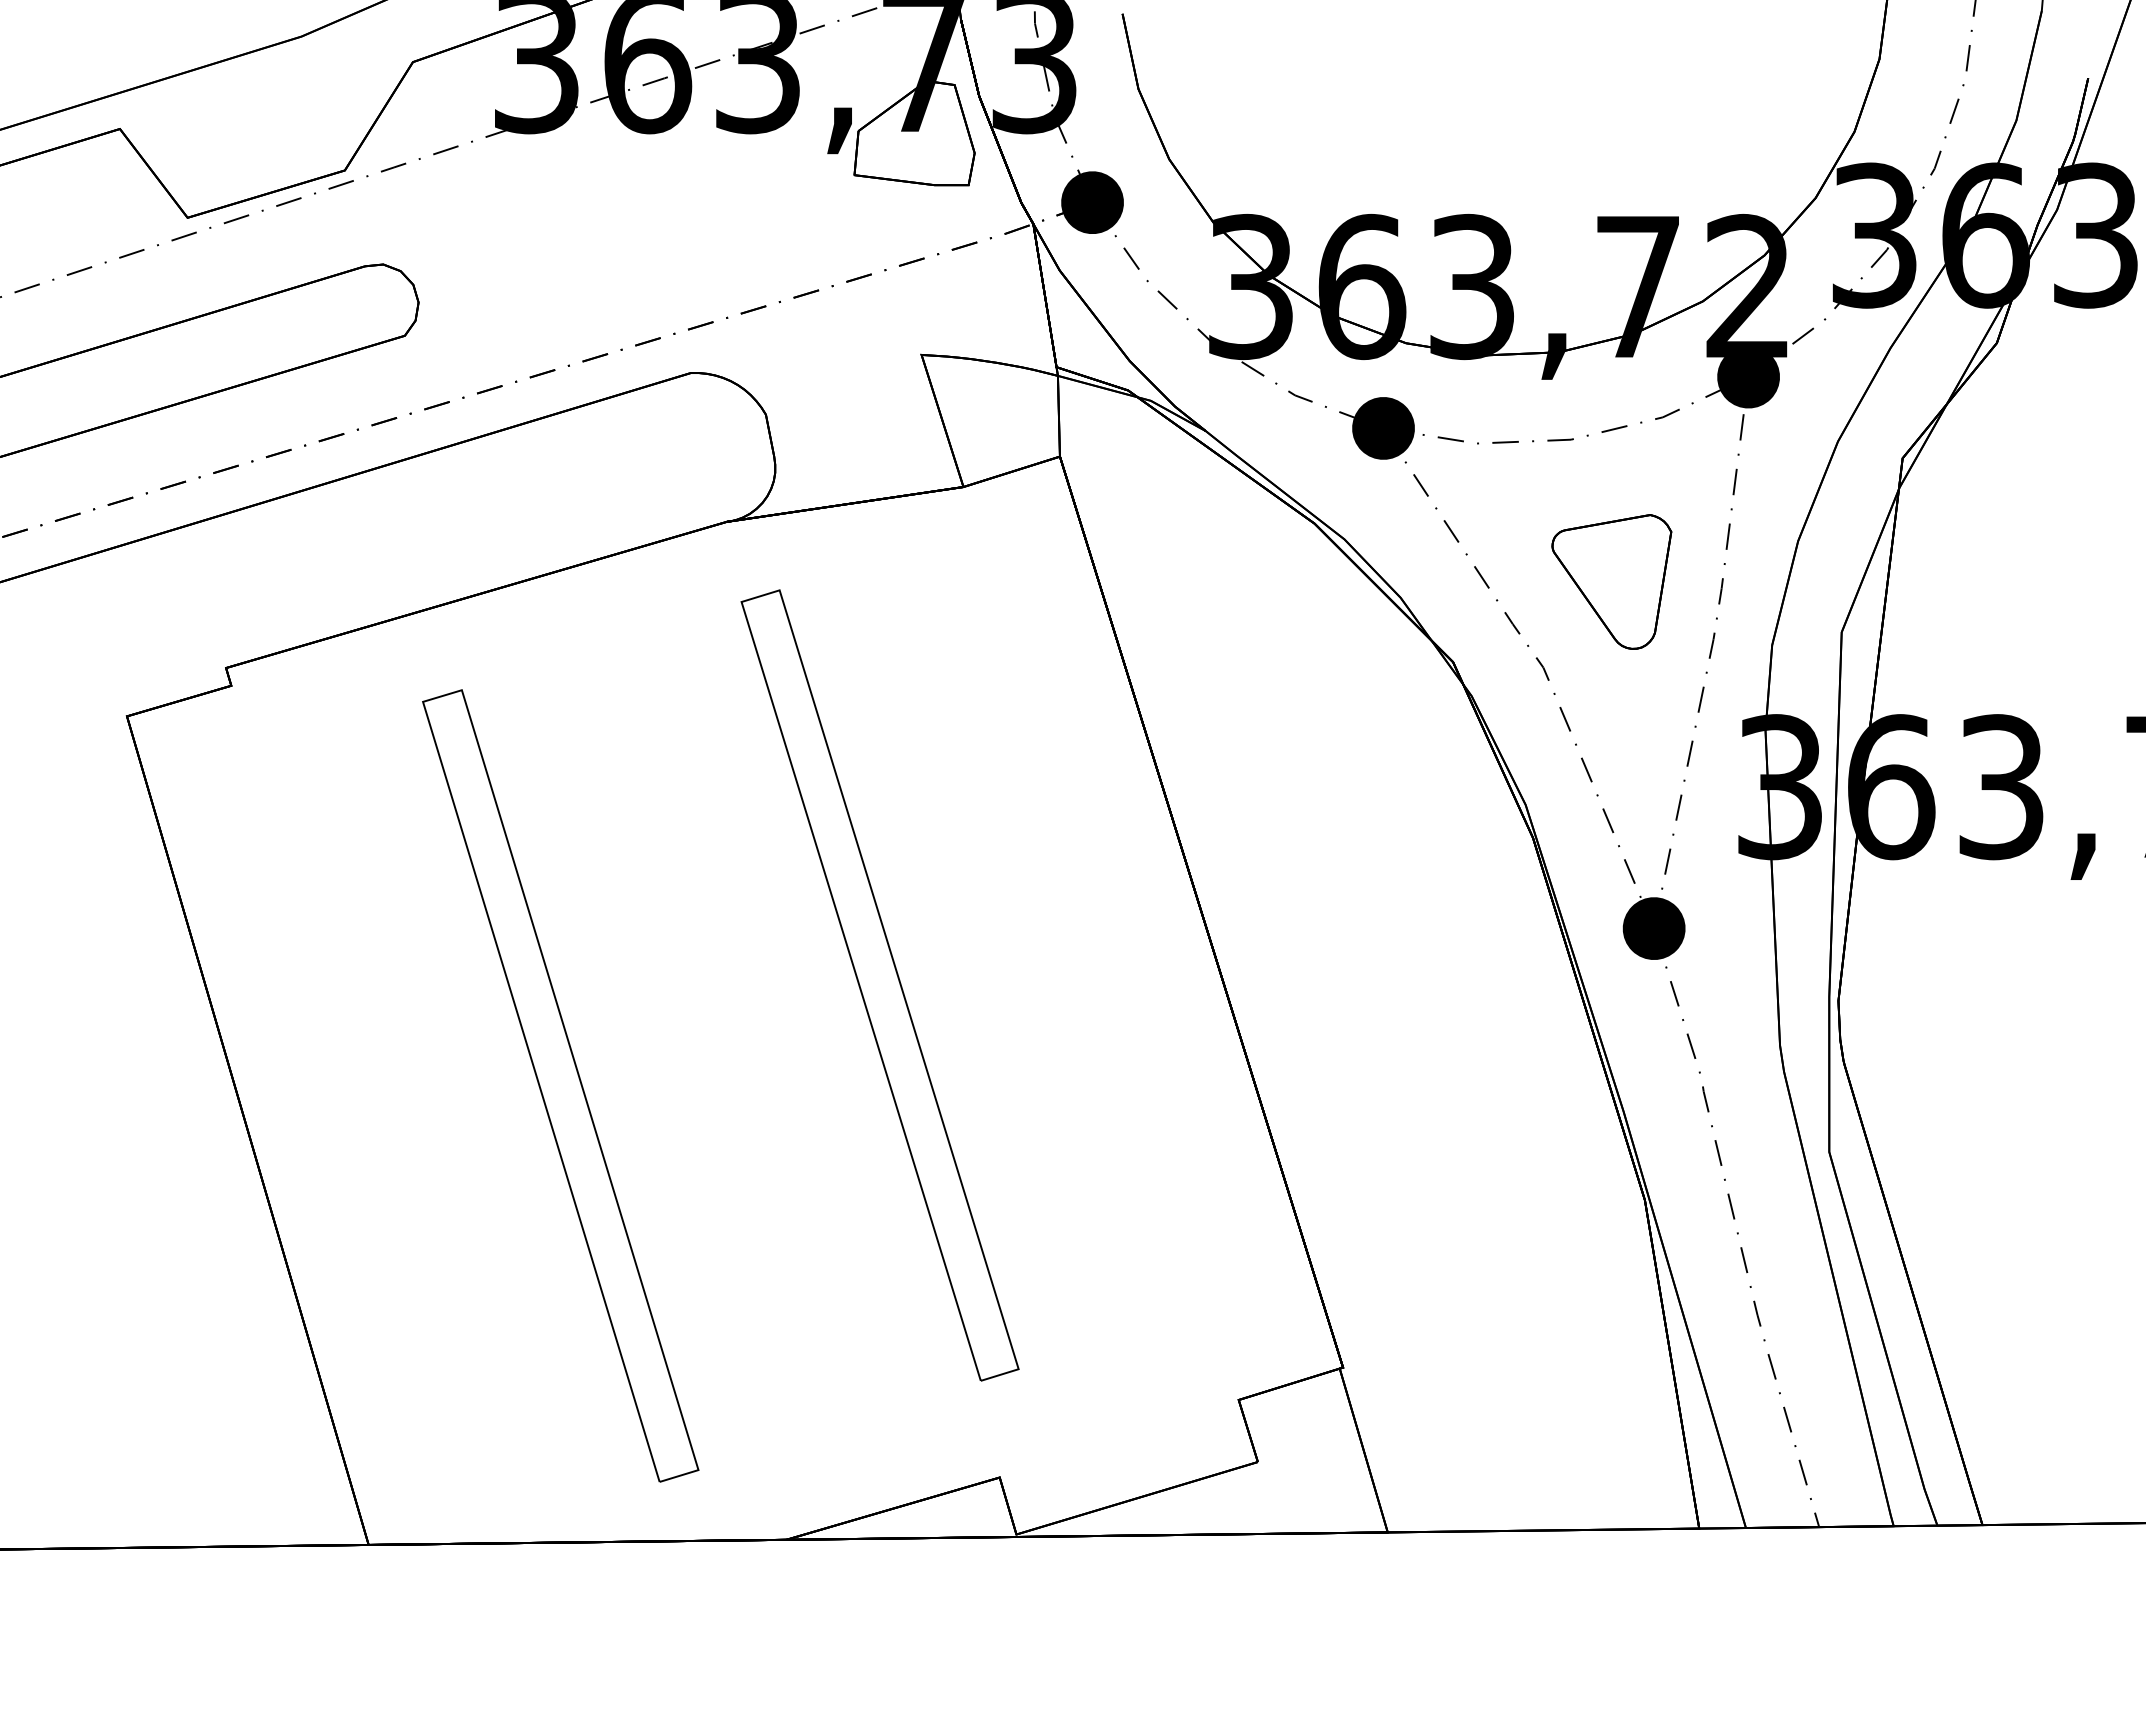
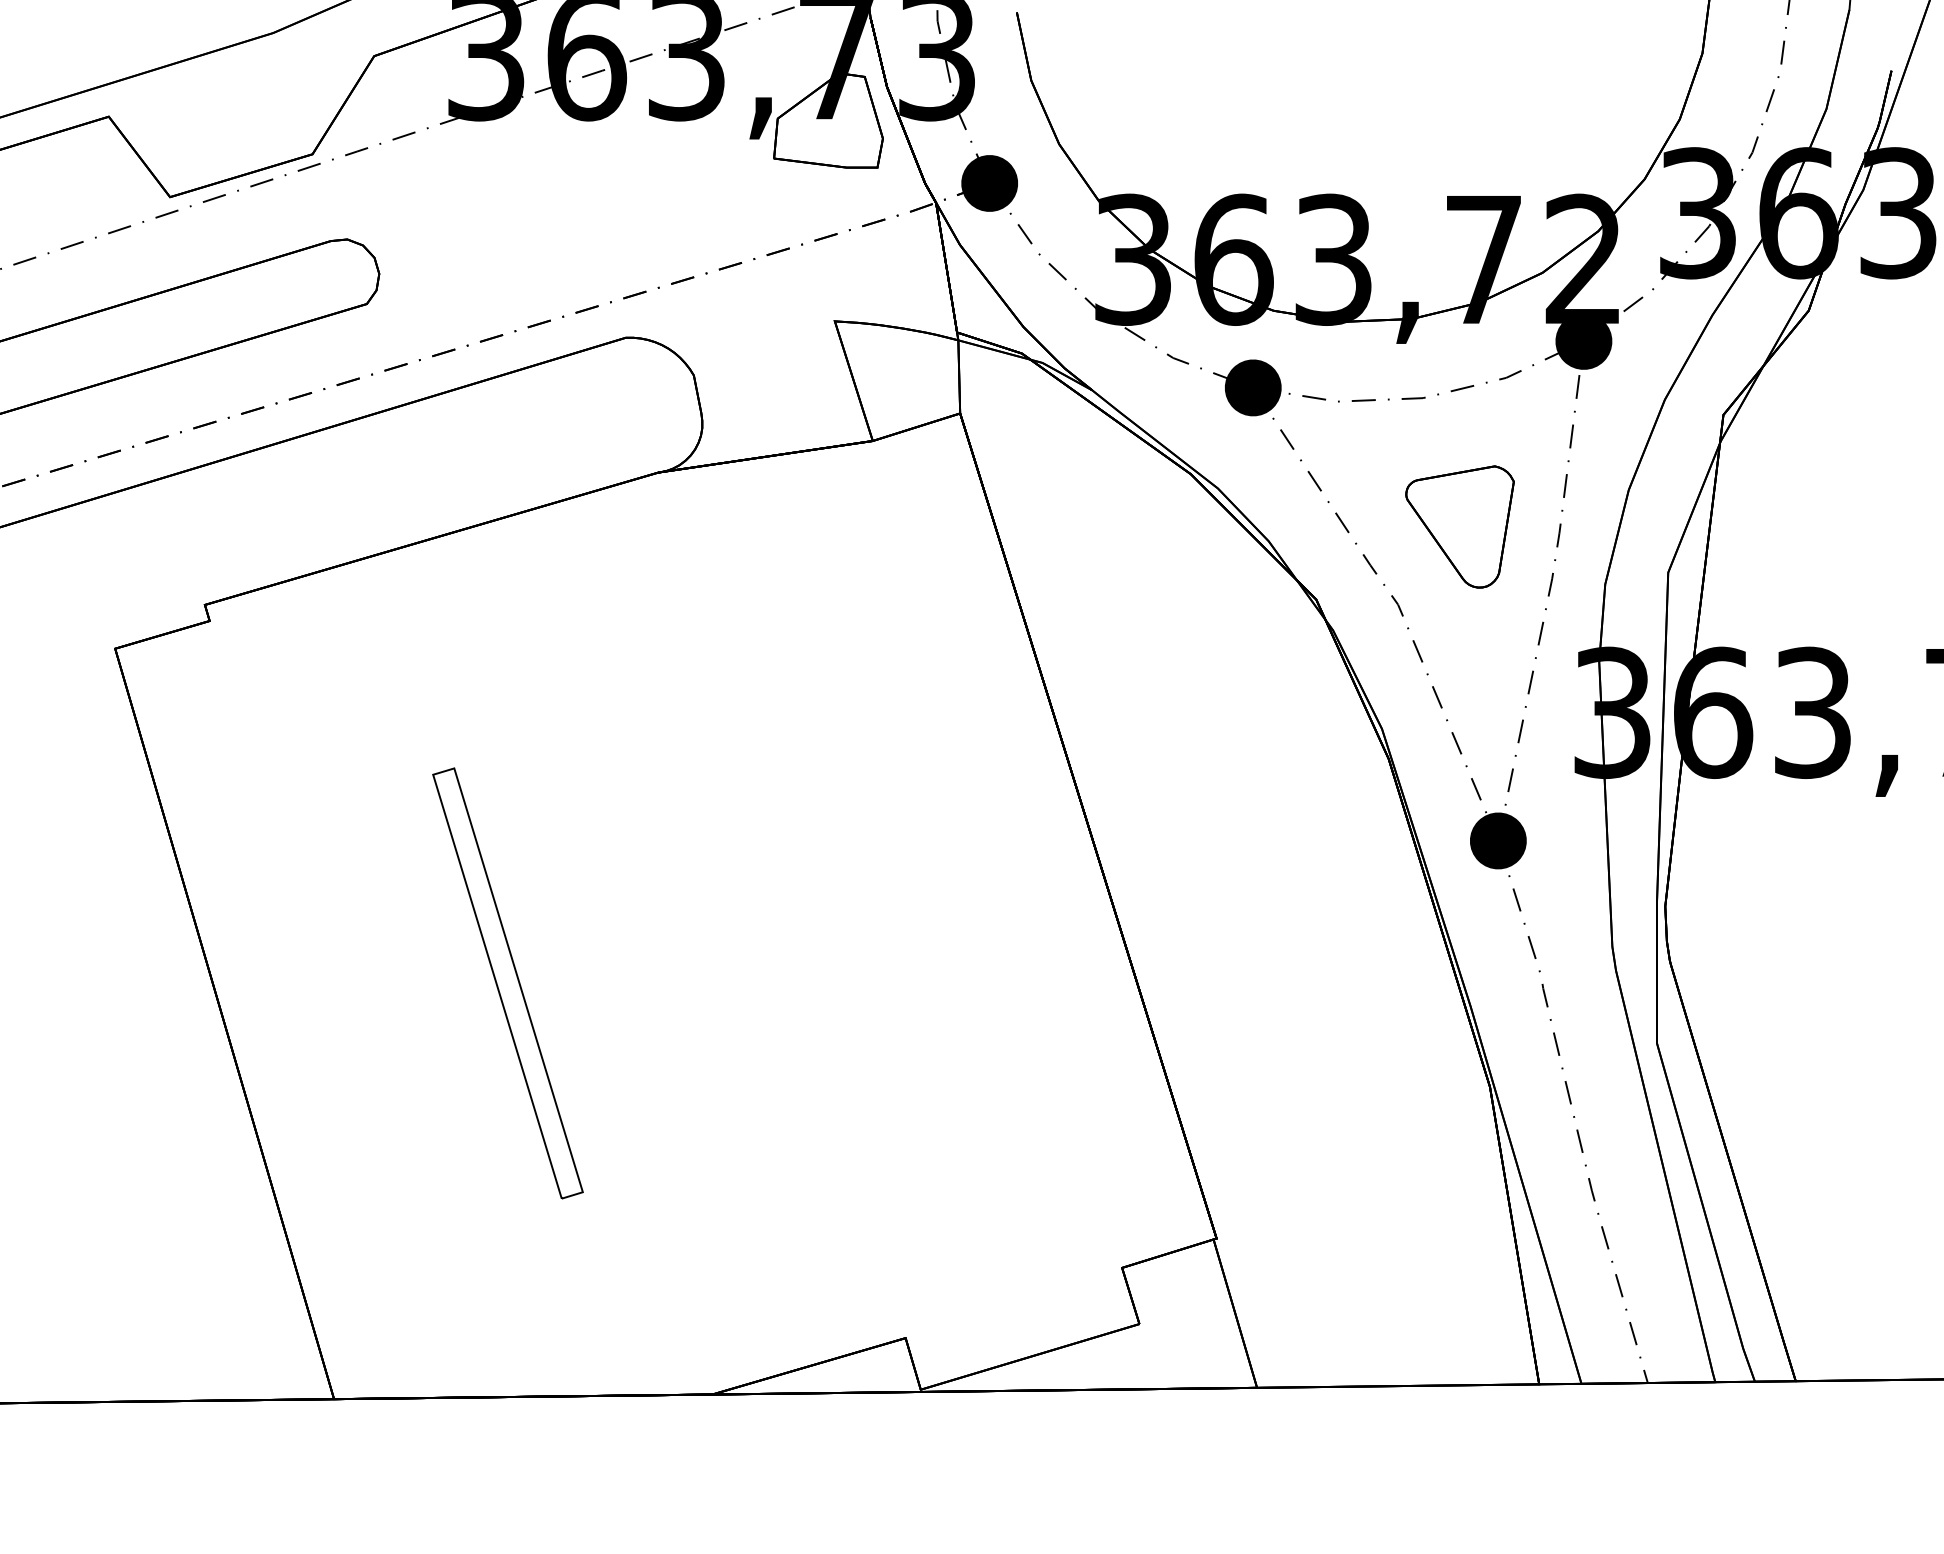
part: (879, 985) -> (796, 892), removed
part: (560, 1085) -> (507, 983), size x0.6

